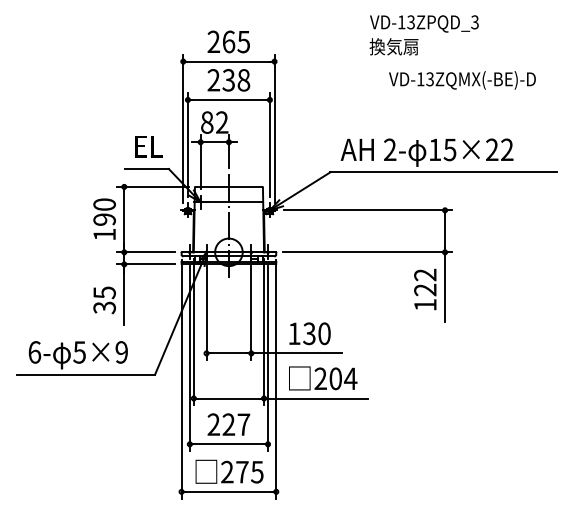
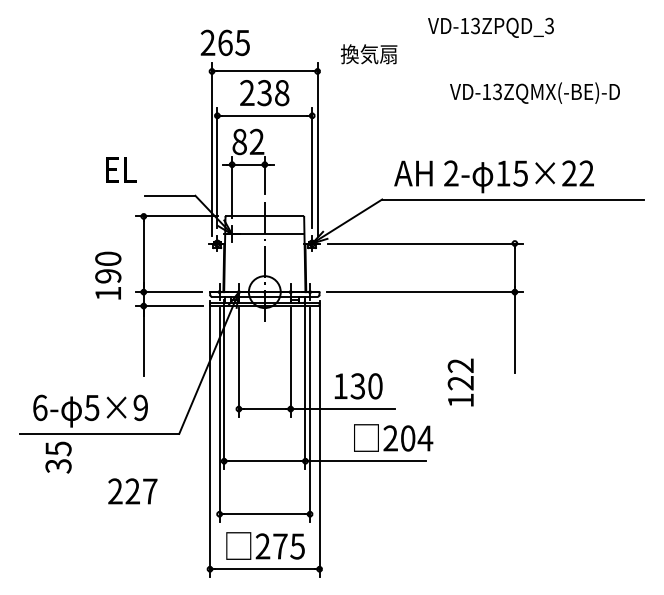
text: (228, 41) -> (224, 42), moved
text: (393, 46) -> (368, 53), moved
text: (148, 146) -> (120, 169), moved
text: (104, 218) -> (108, 274), moved
text: (425, 289) -> (461, 382), moved
text: (104, 300) -> (58, 457), moved
text: (323, 378) -> (393, 438), moved
text: (228, 424) -> (132, 491), moved

